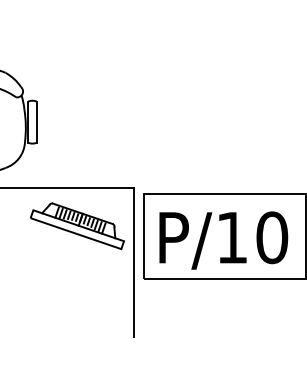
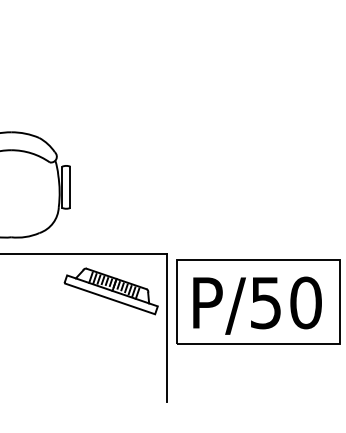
text: (231, 238) -> (265, 303), P/10 -> P/50

